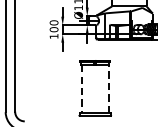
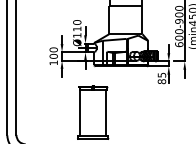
line: (109, 88) -> (106, 112), dashed -> solid
line: (82, 89) -> (80, 113), dashed -> solid

